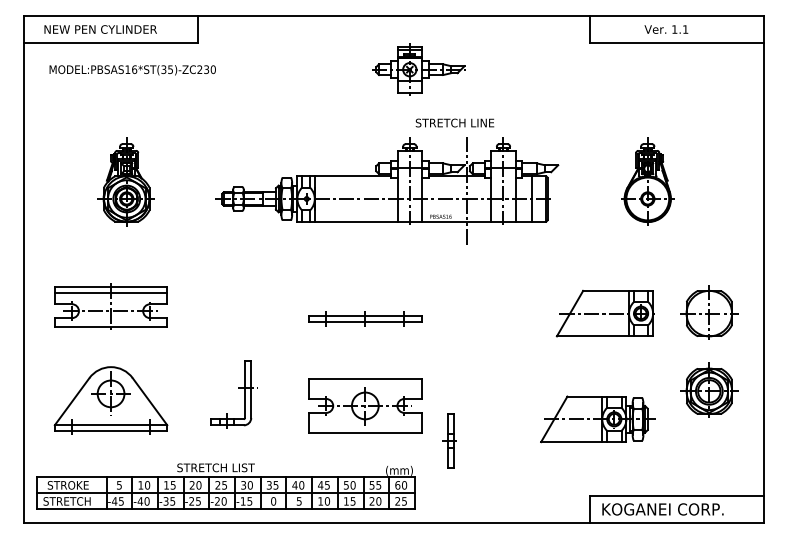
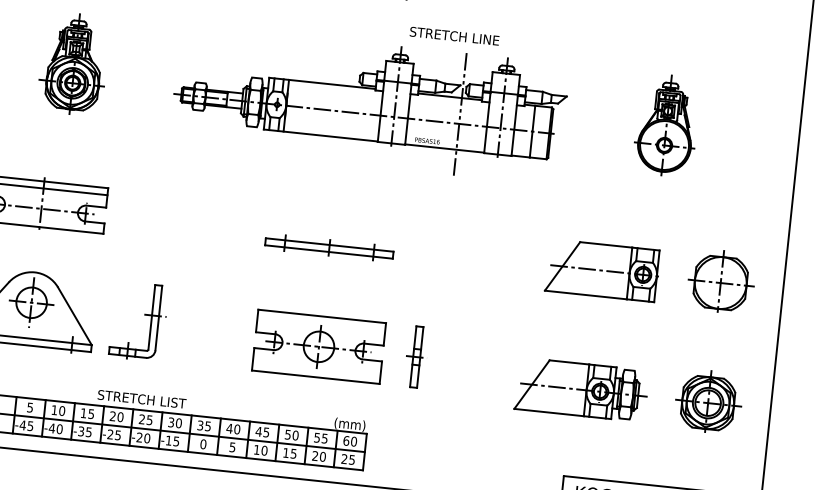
part: (238, 388) -> (144, 315), moved
part: (709, 389) -> (708, 401), moved
part: (449, 440) -> (414, 356), moved

